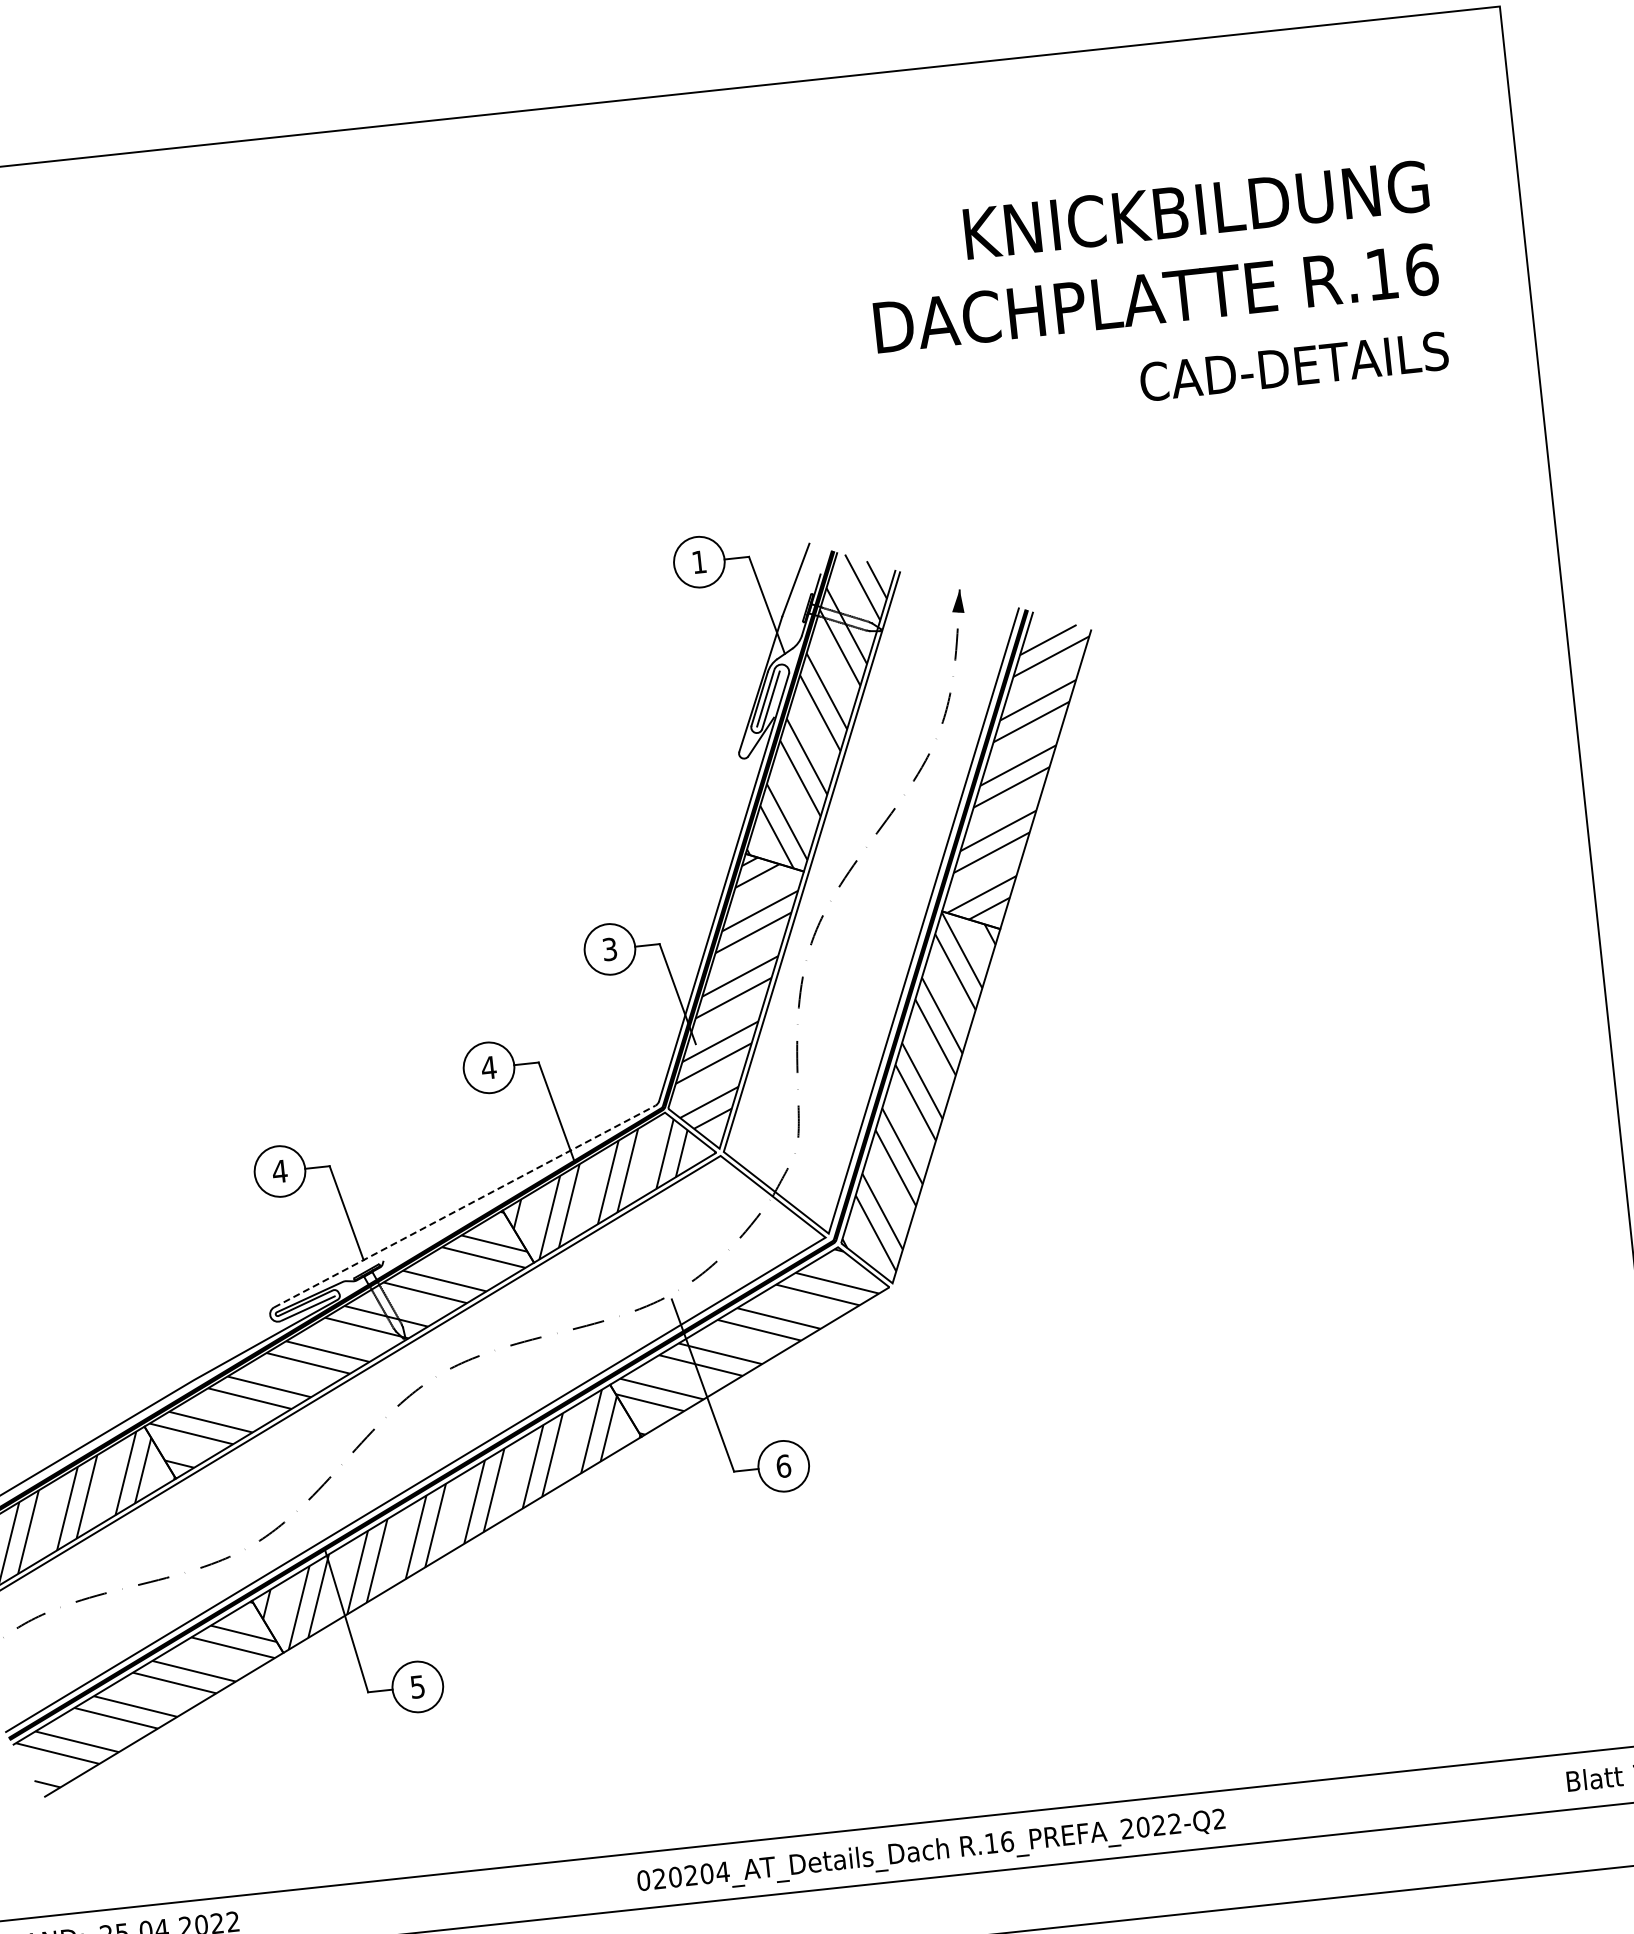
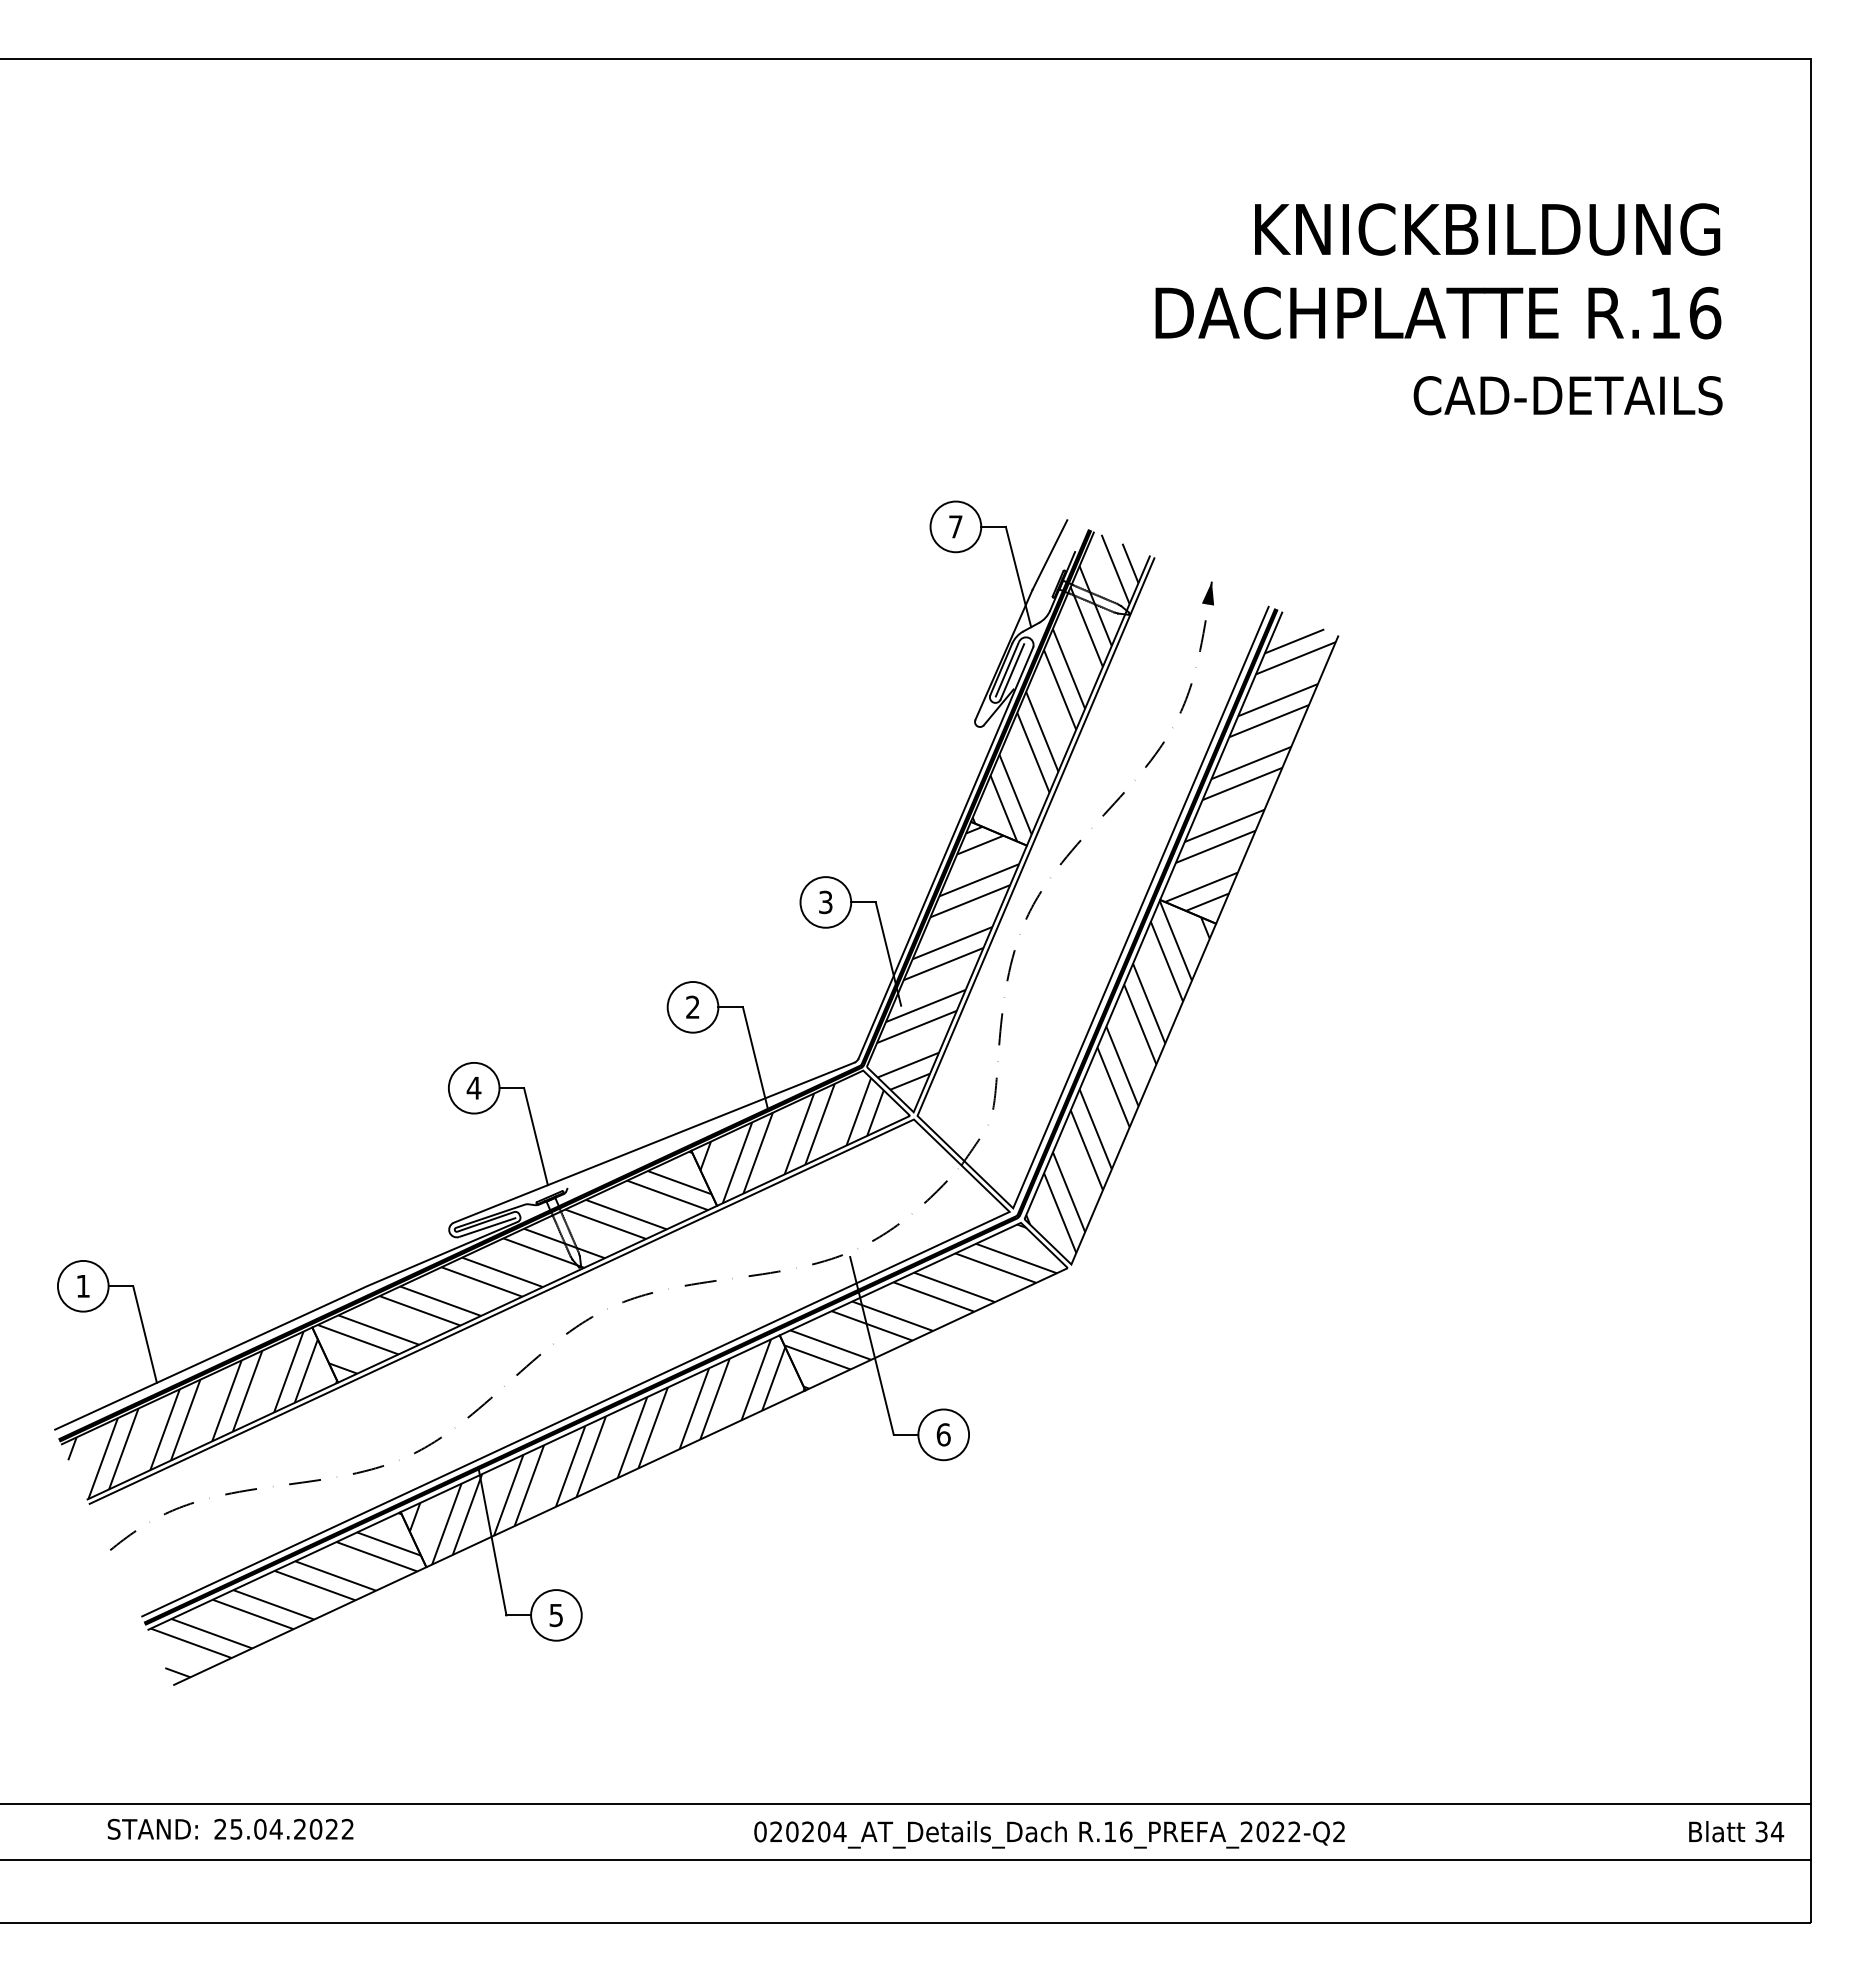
text: (698, 561) -> (955, 526), 1 -> 7
text: (488, 1067) -> (692, 1006), 4 -> 2
line: (465, 1206) -> (654, 1142), dashed -> solid

